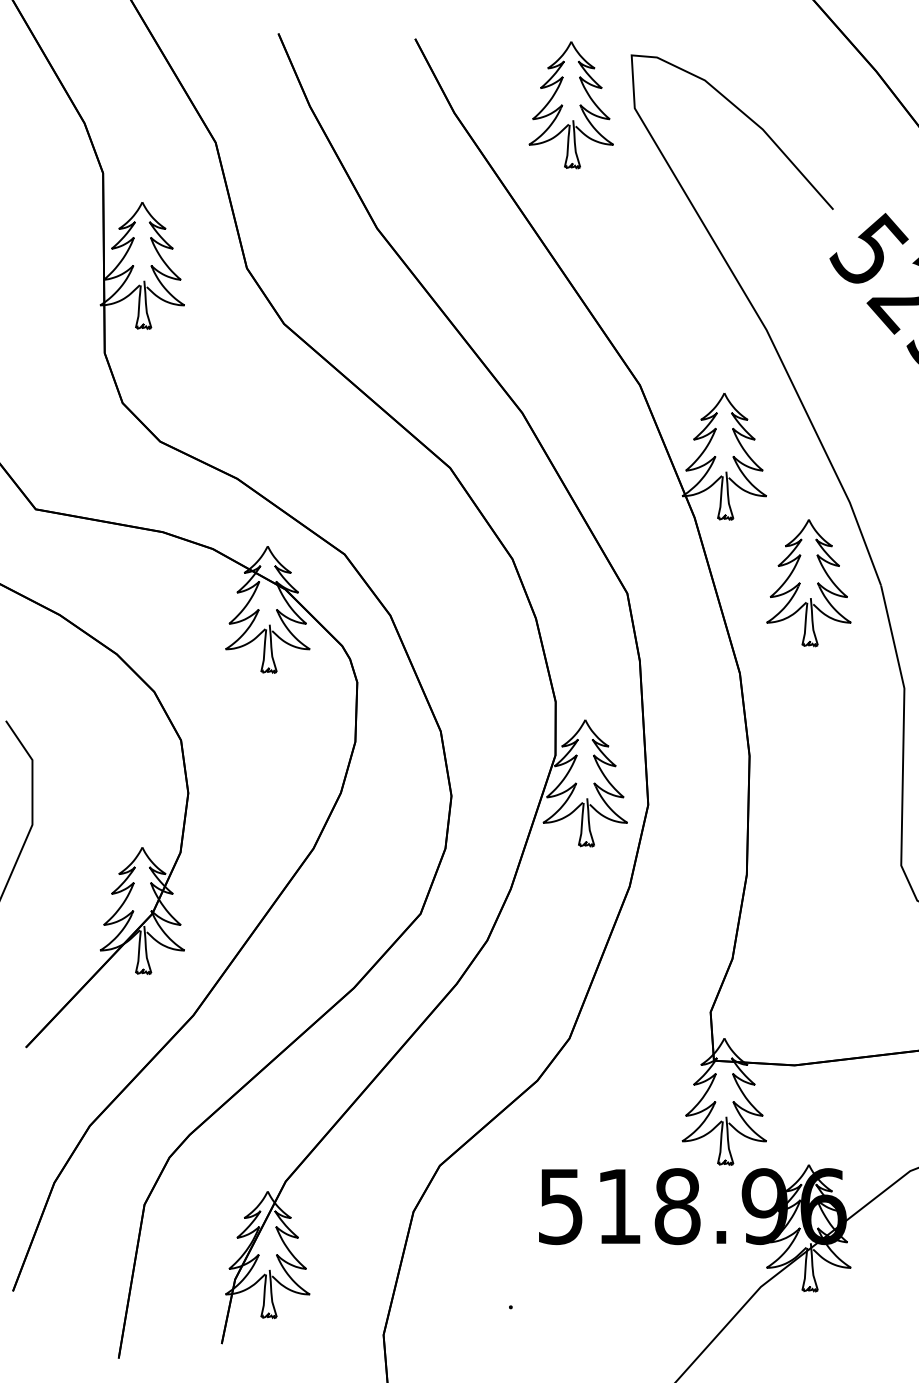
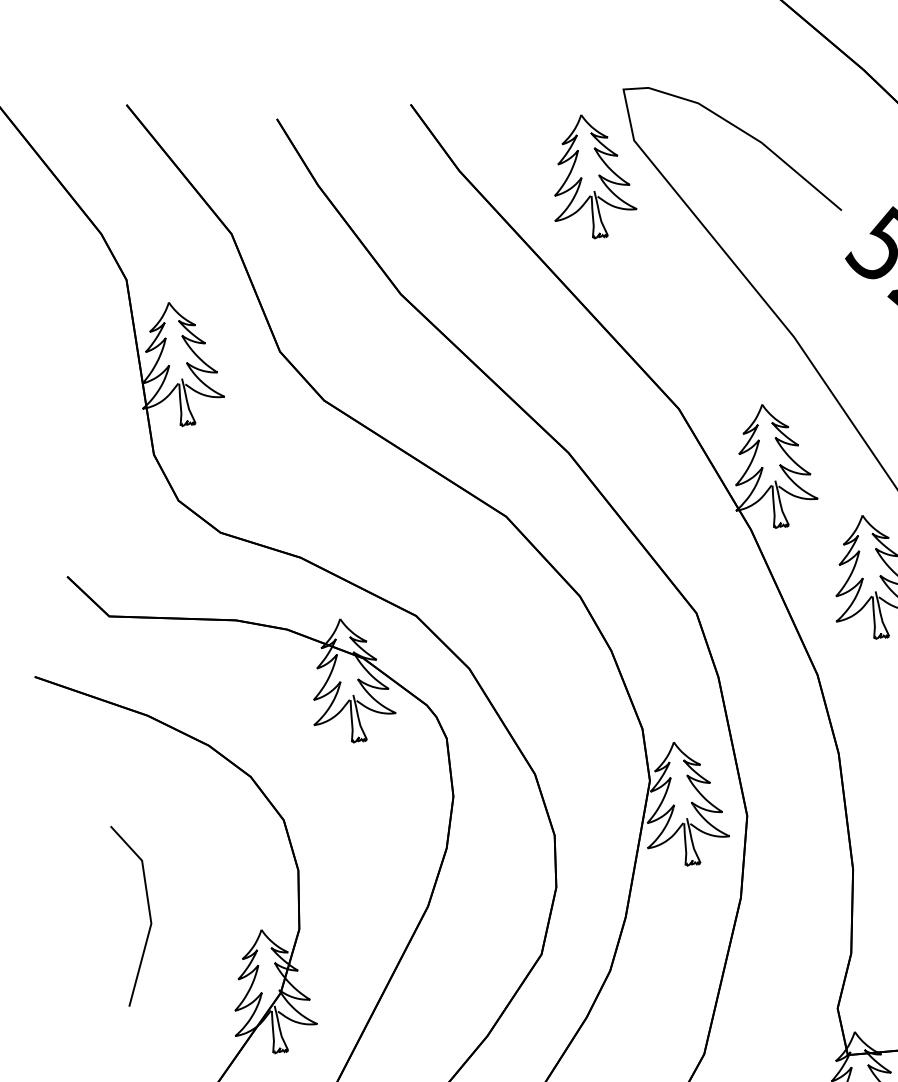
part: (570, 105) -> (589, 177), moved

